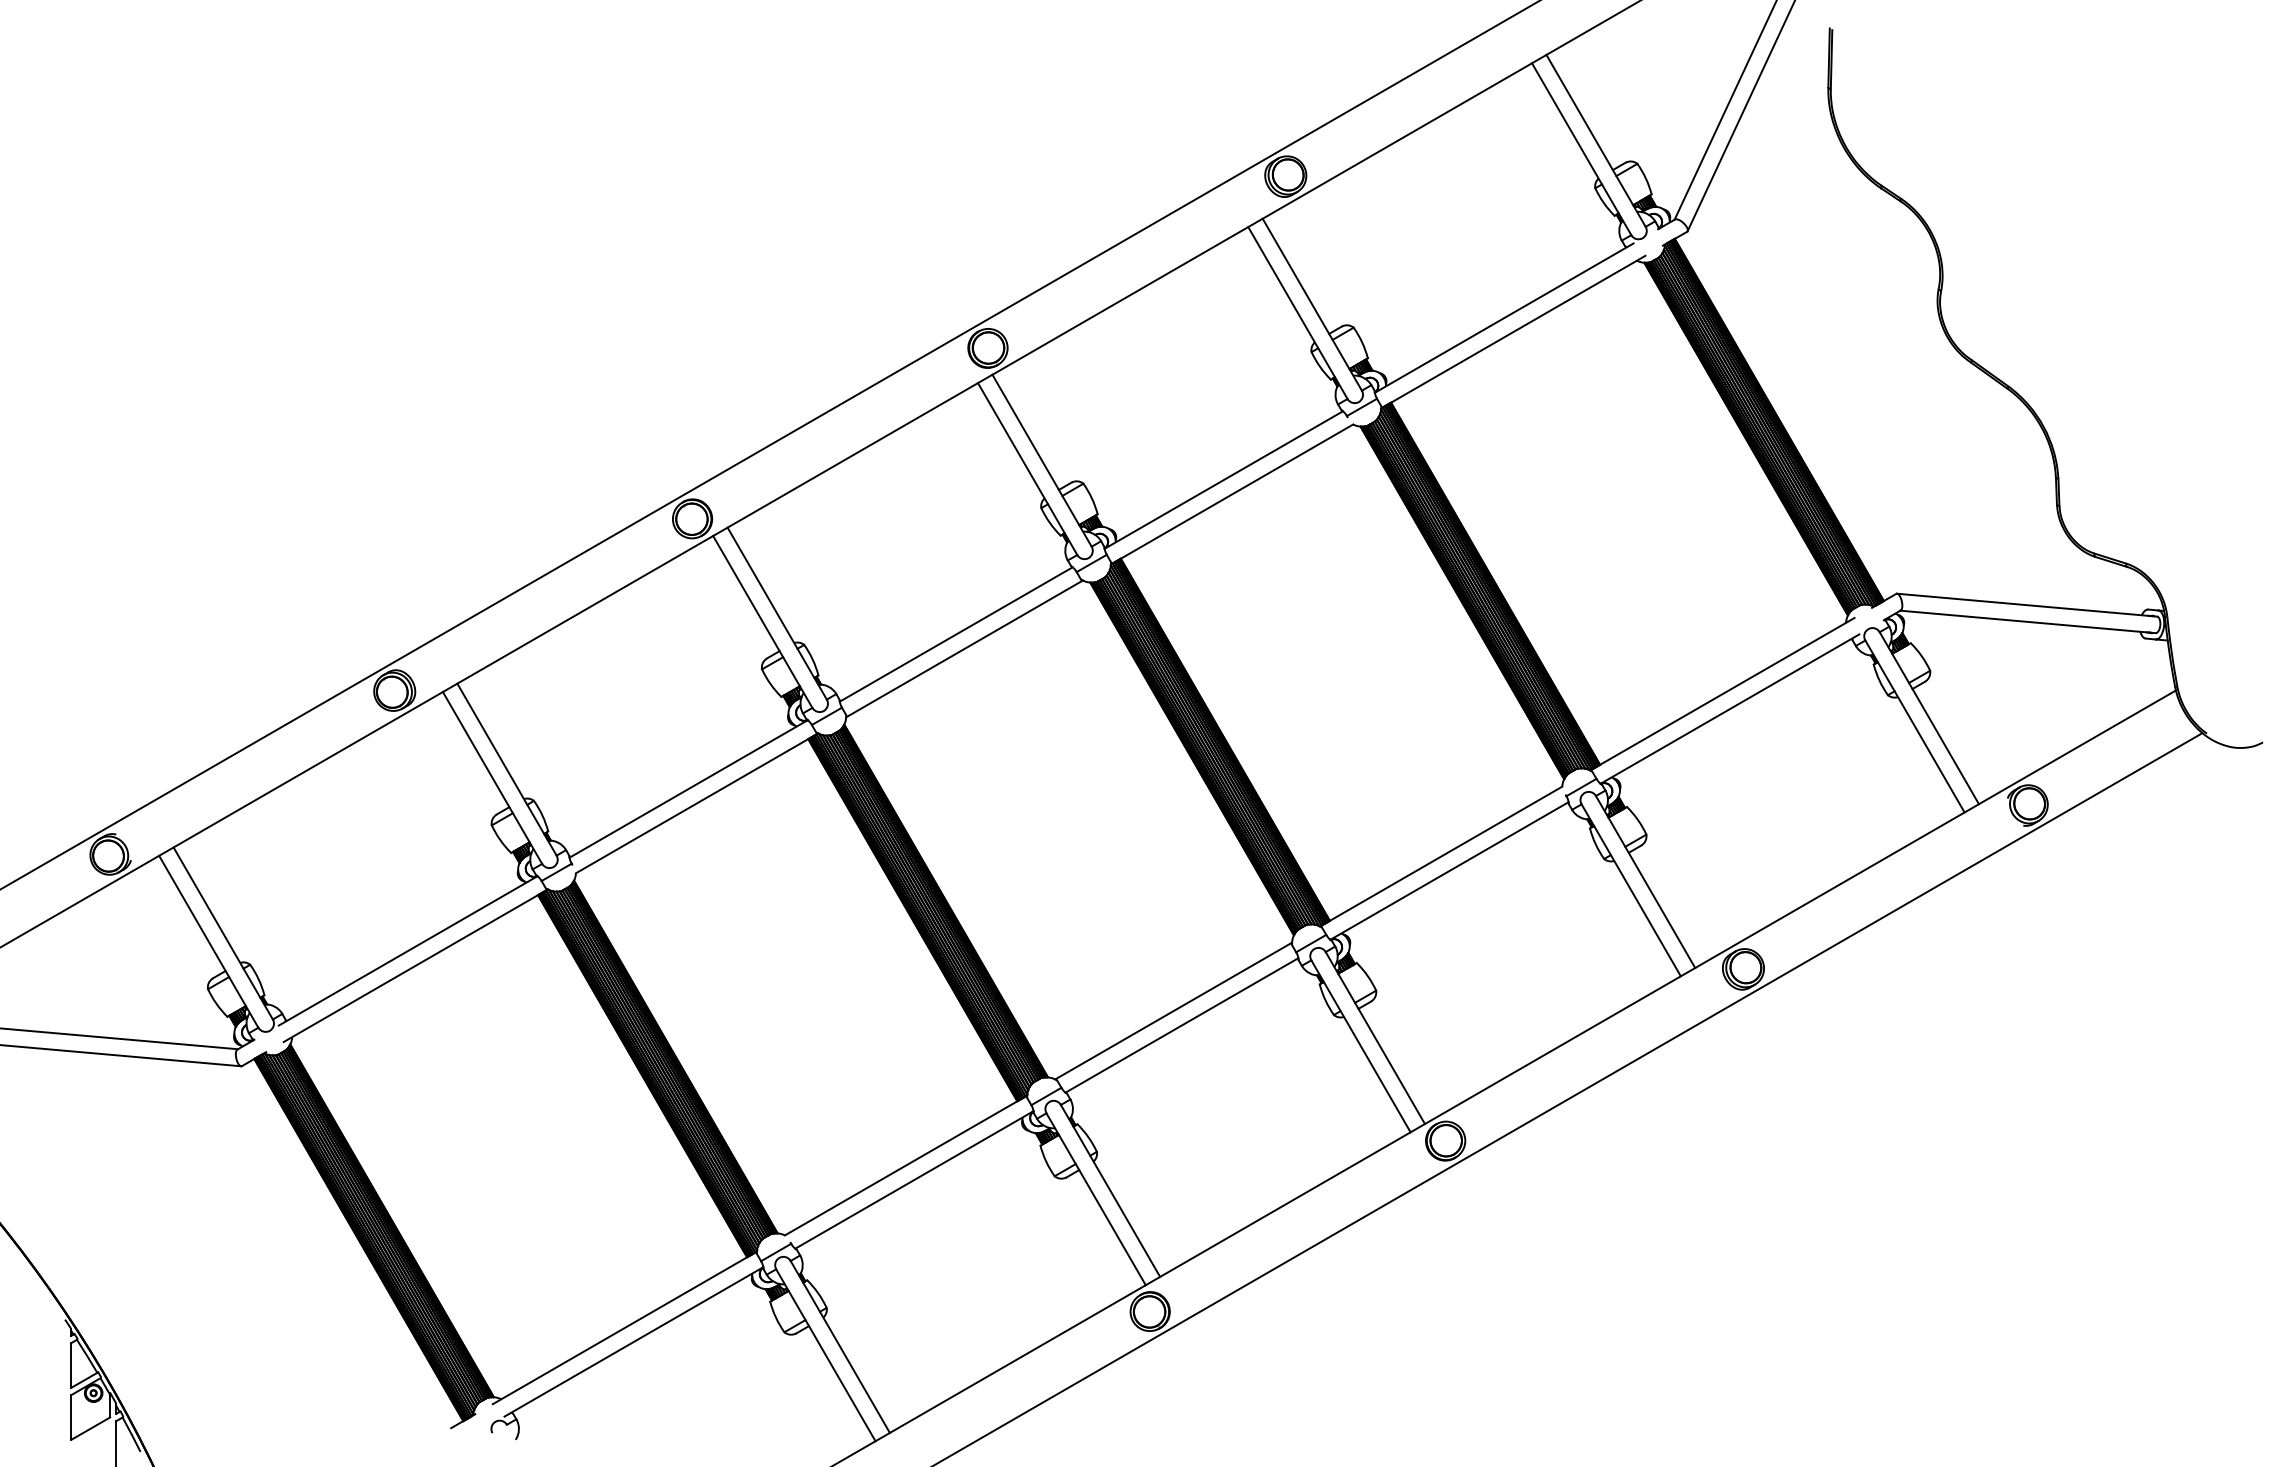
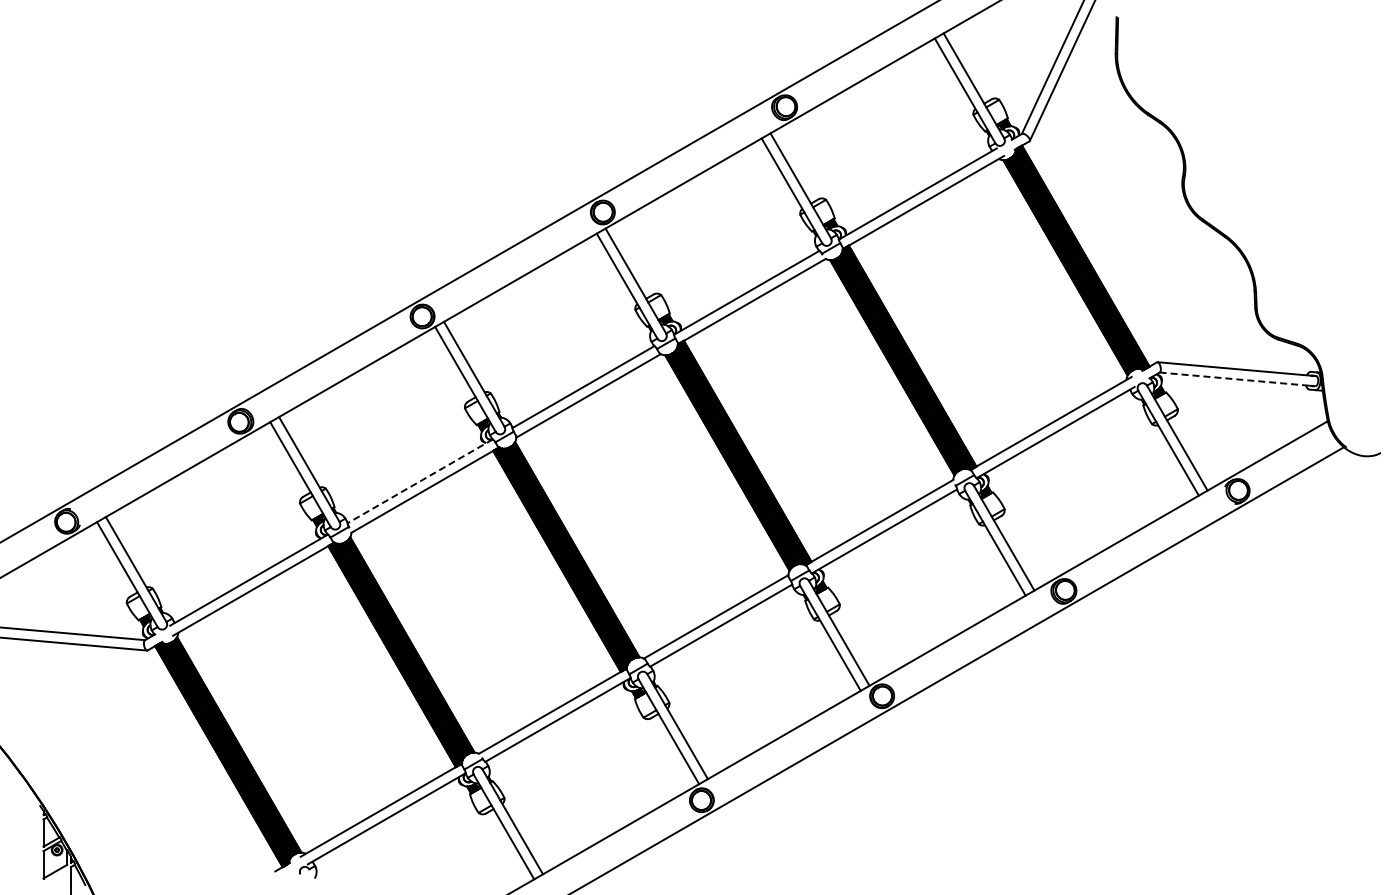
line: (2027, 622) -> (1237, 379), solid -> dashed
line: (689, 789) -> (420, 481), solid -> dashed

